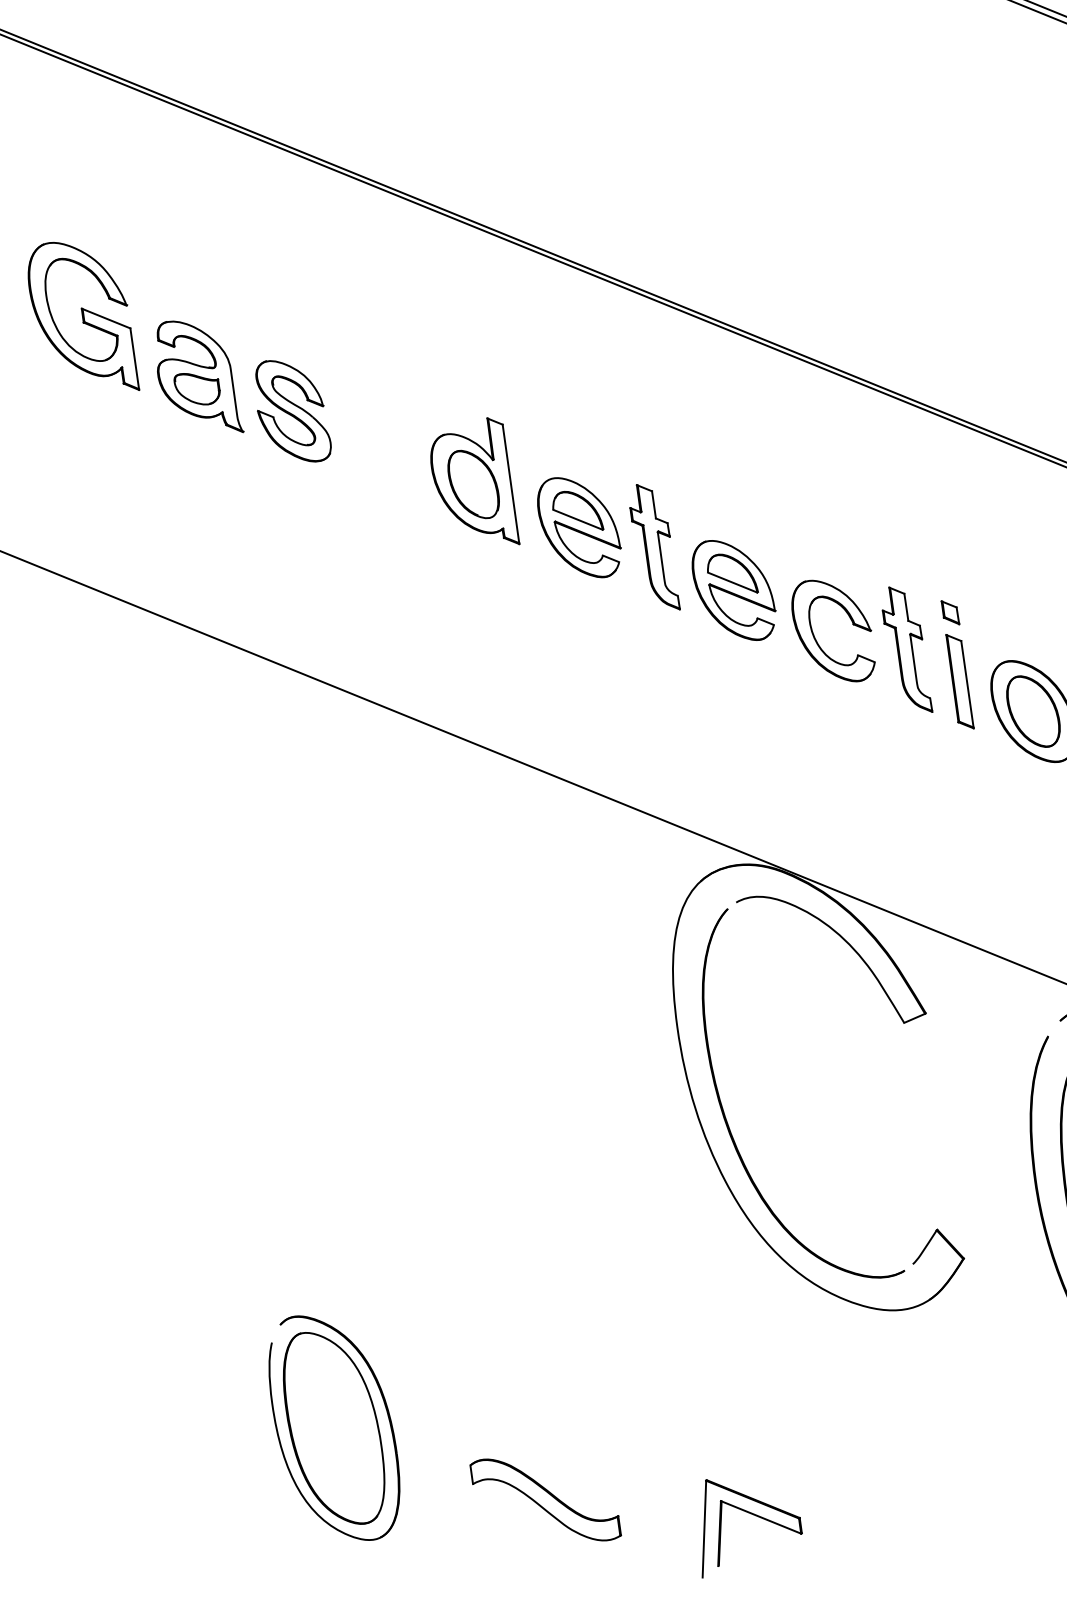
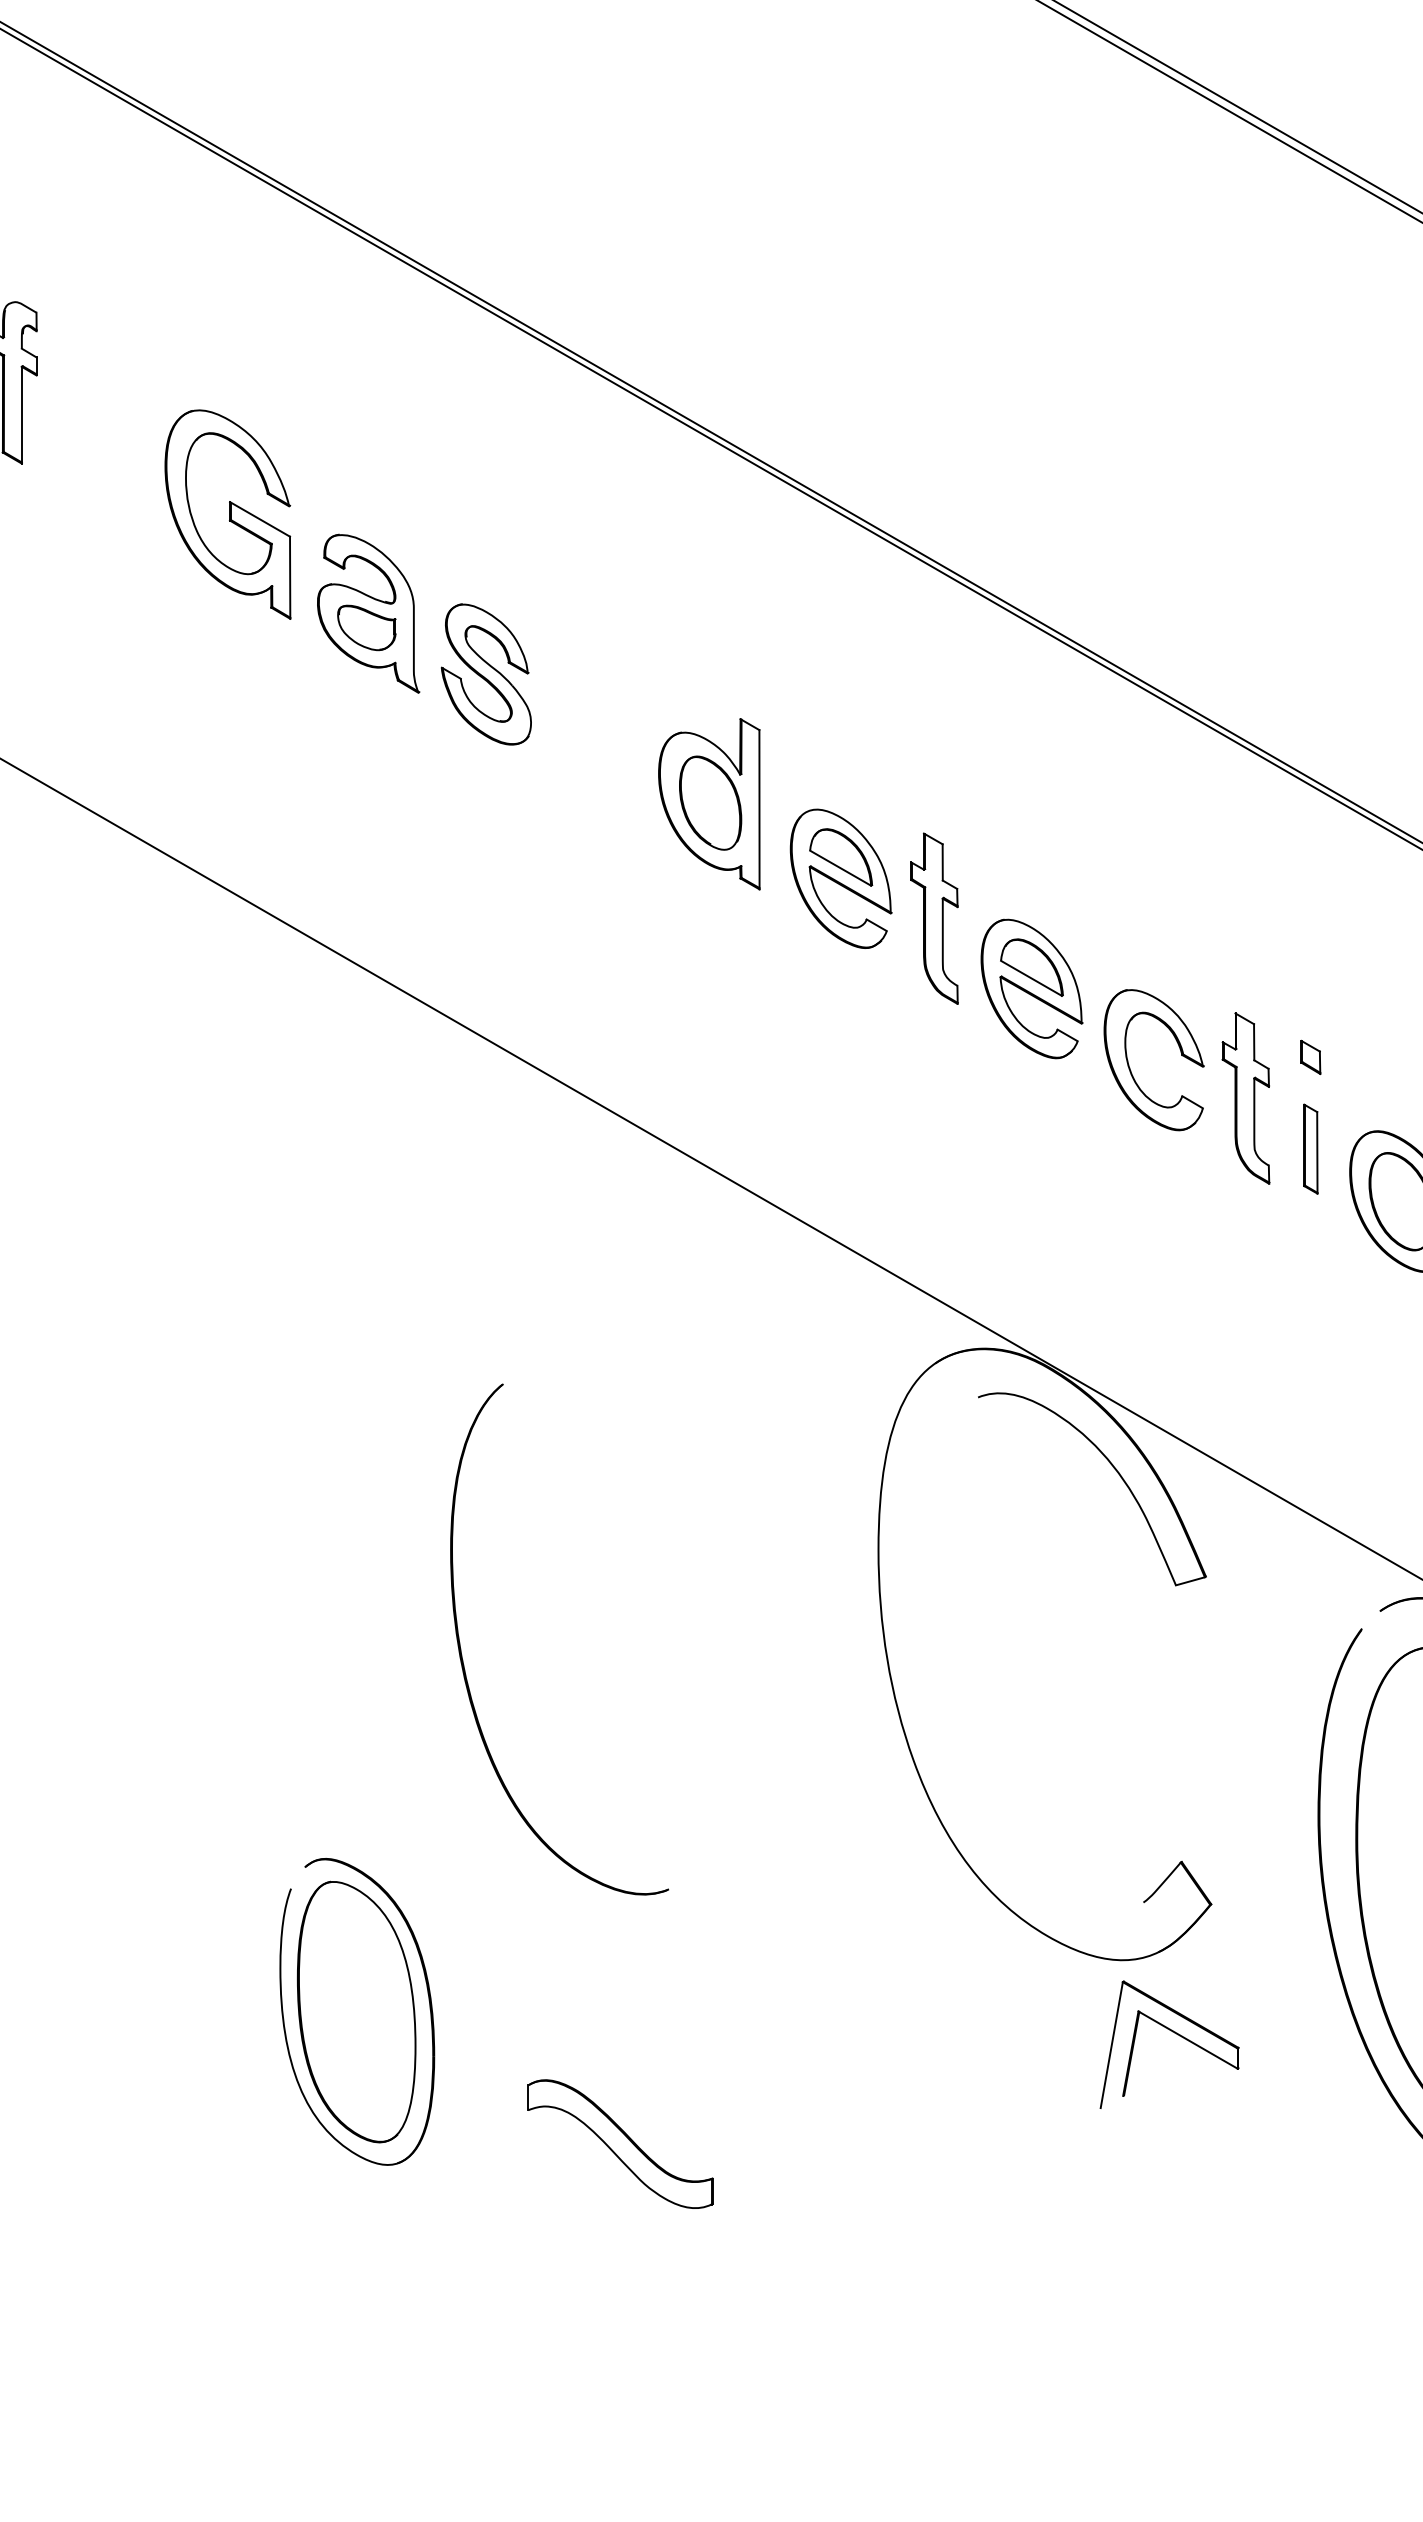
part: (959, 681) -> (1310, 1148), size x0.7
part: (725, 1115) -> (462, 1654), moved
part: (752, 1515) -> (1177, 2035), moved

